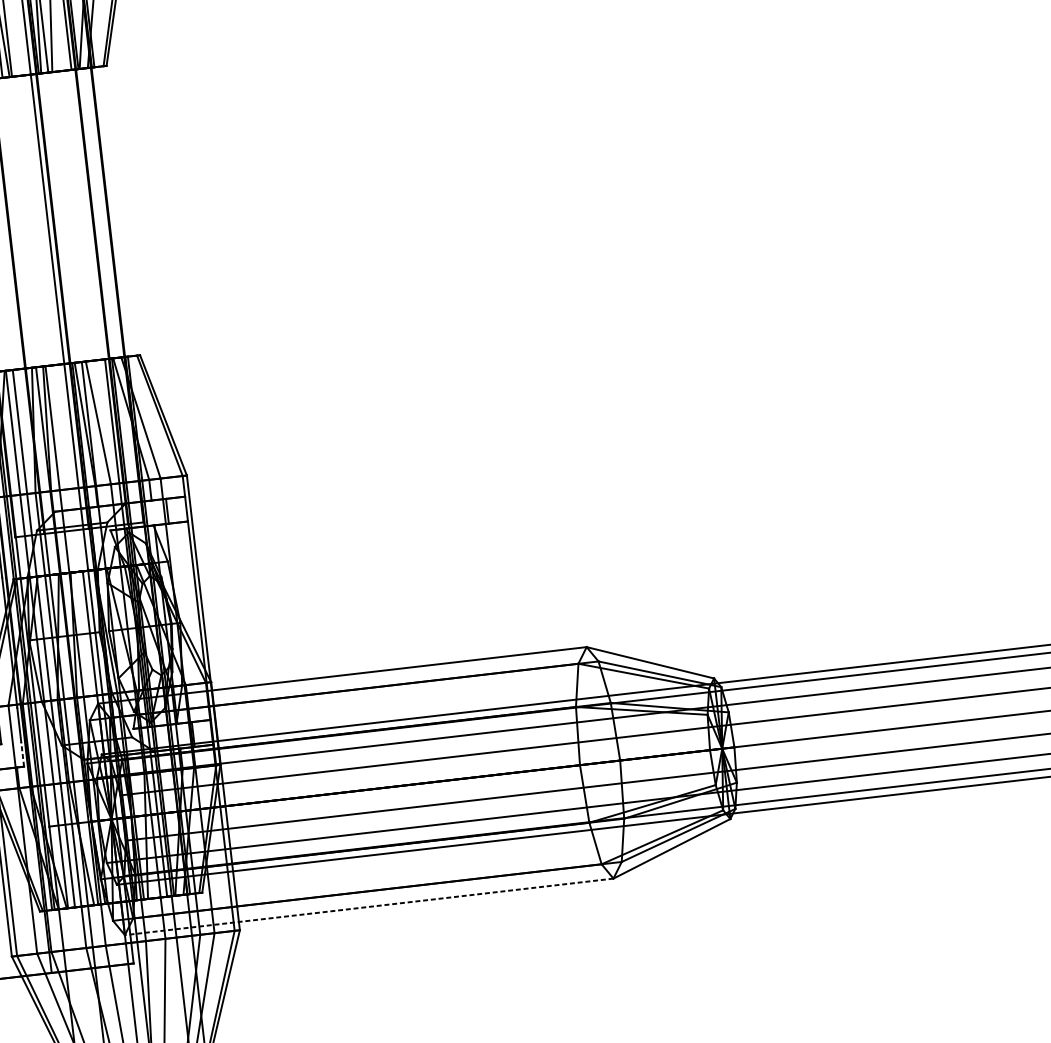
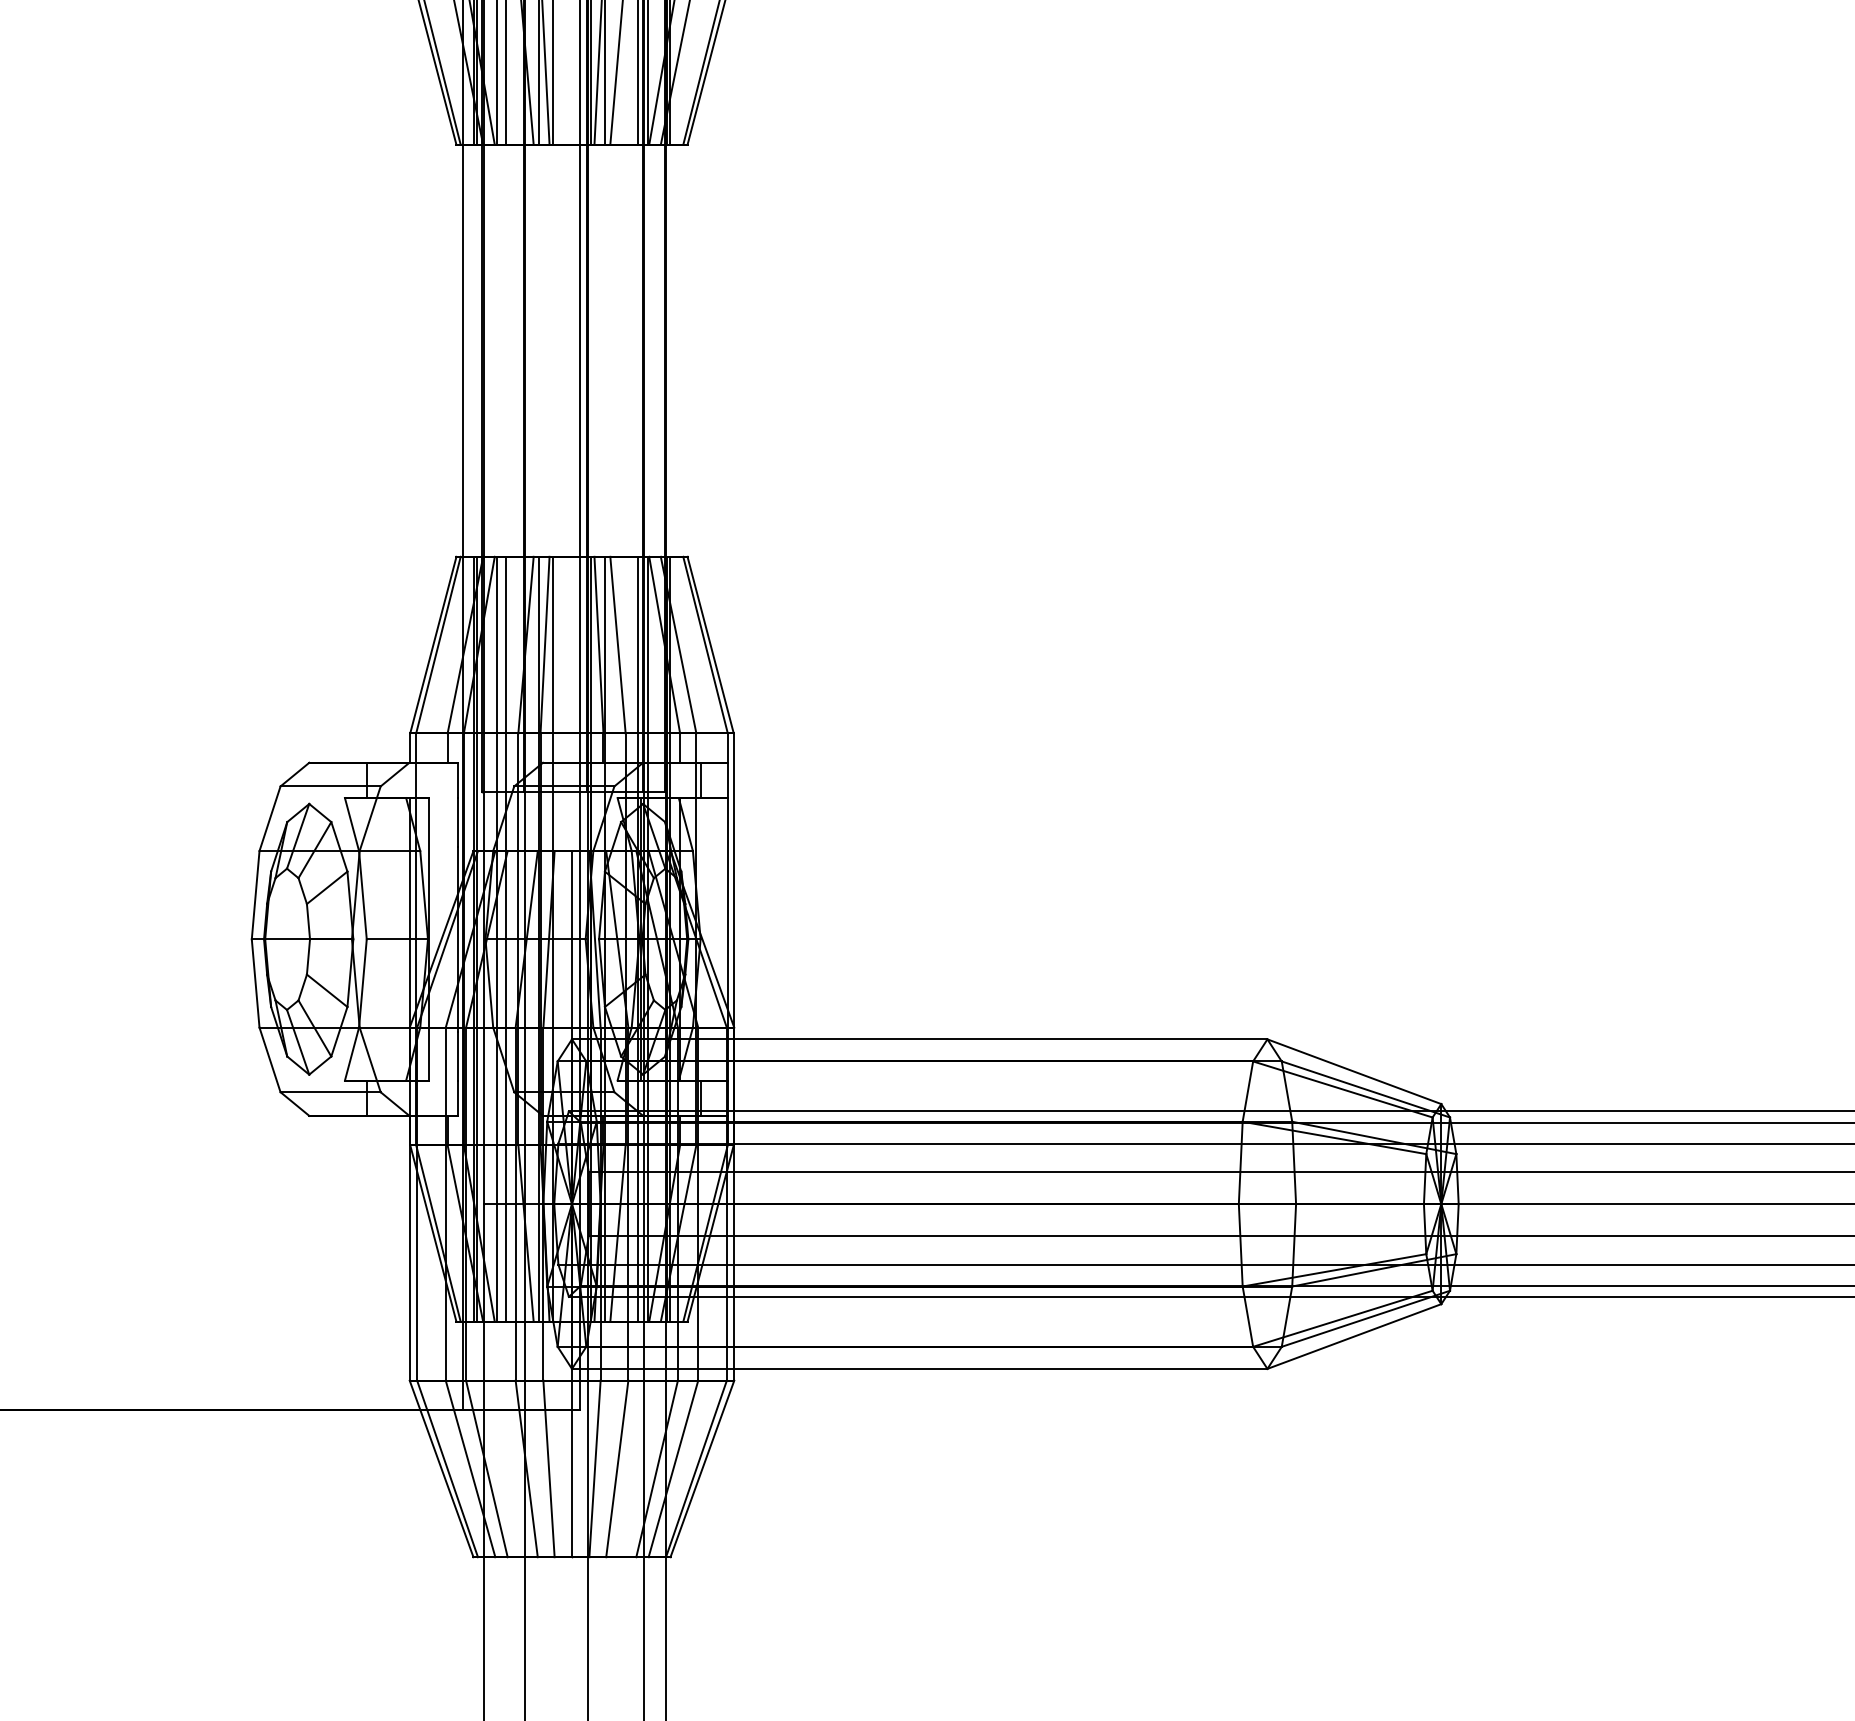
line: (22, 754) -> (457, 1098), dashed -> solid
line: (369, 906) -> (919, 1368), dashed -> solid

